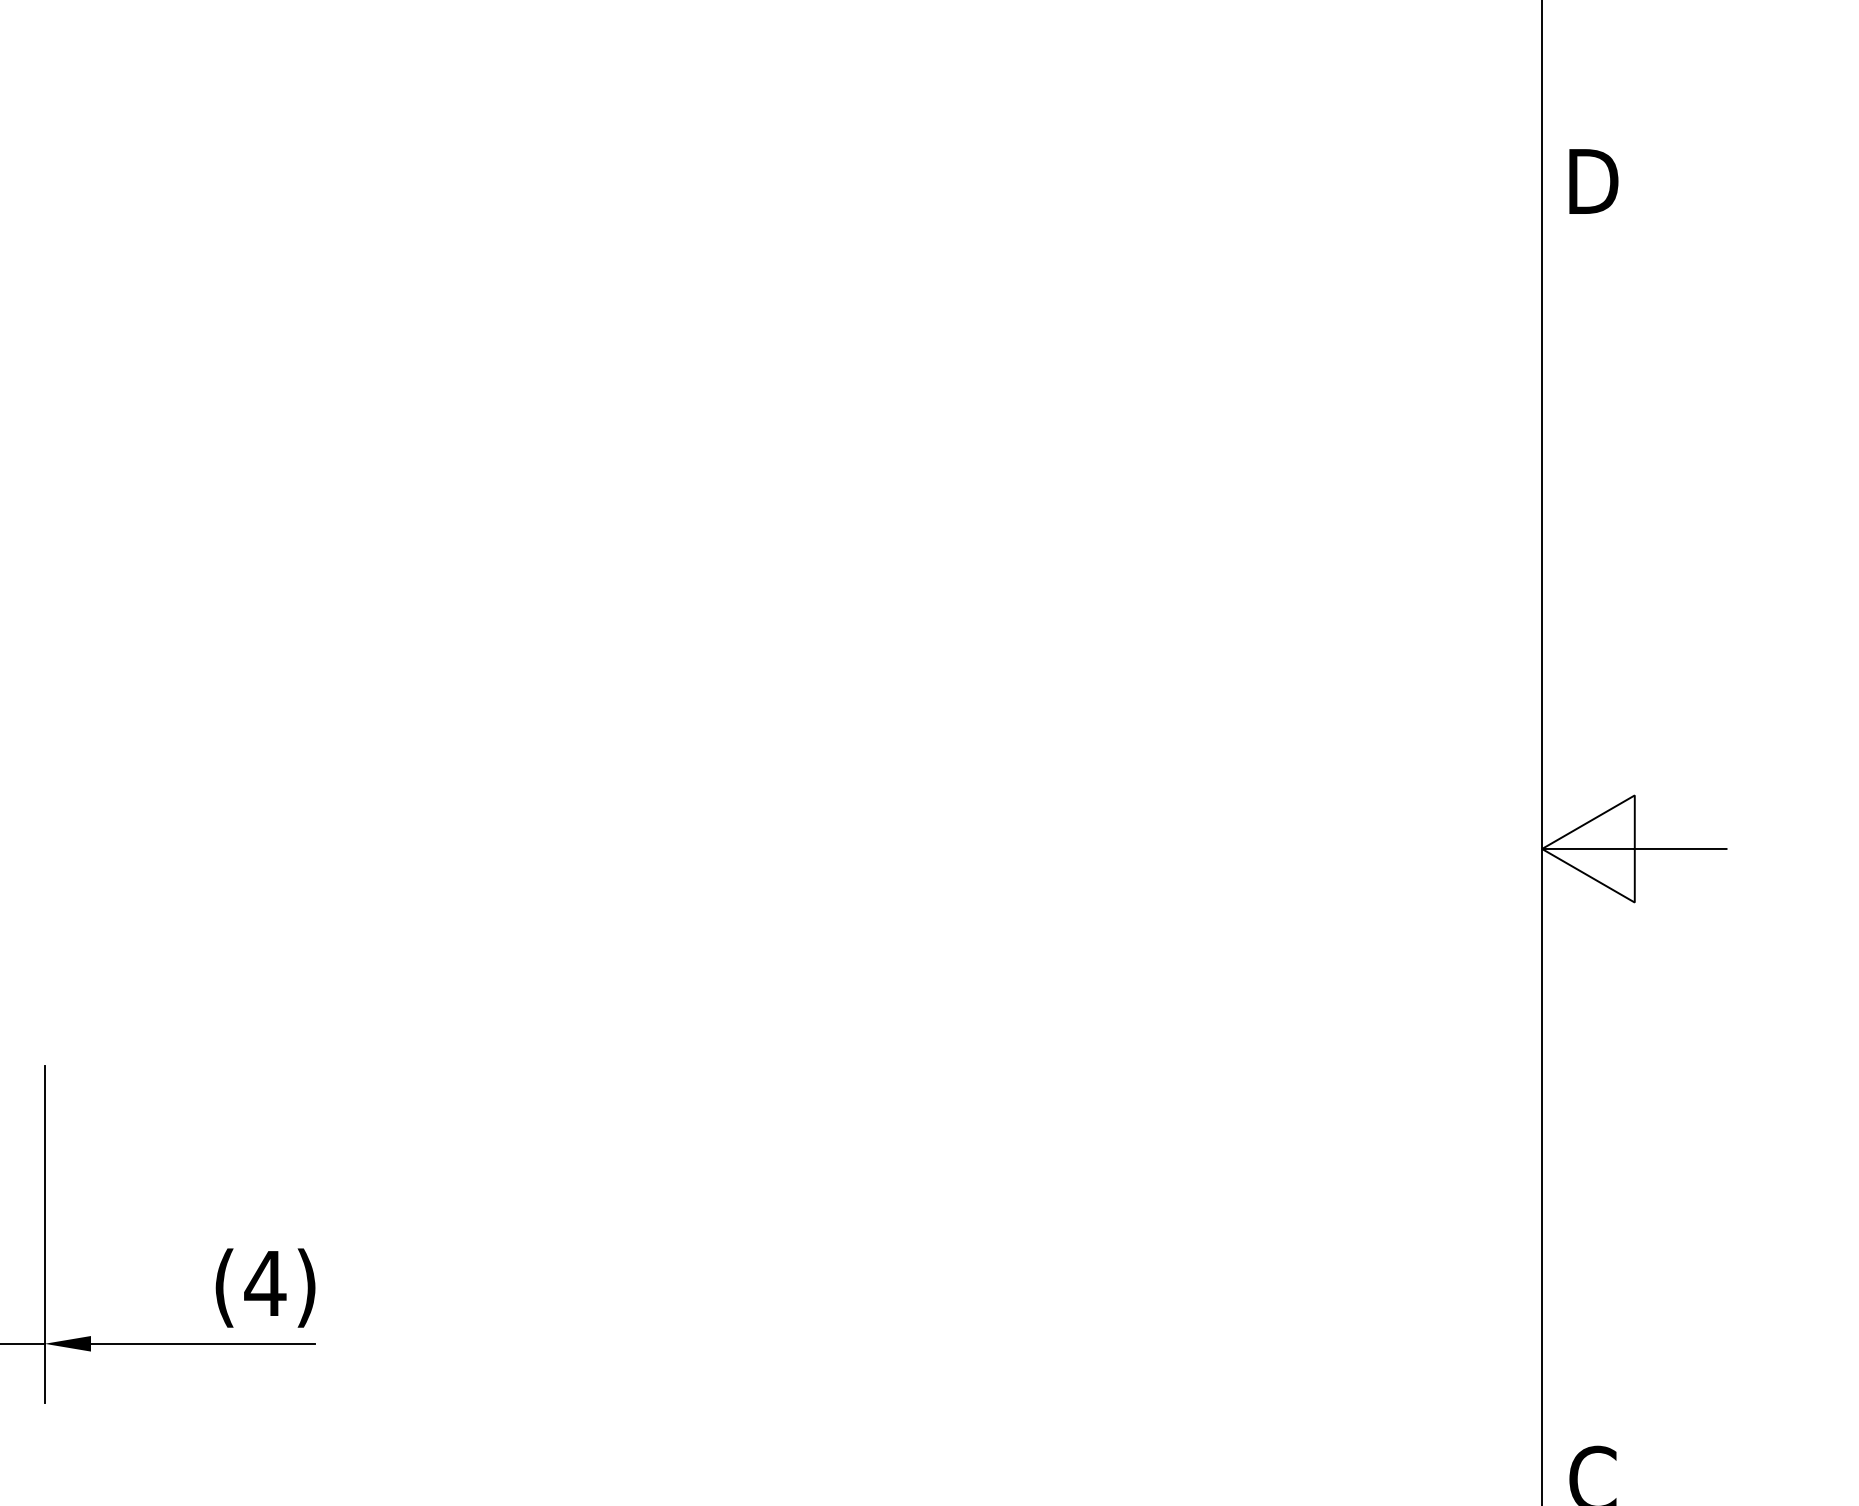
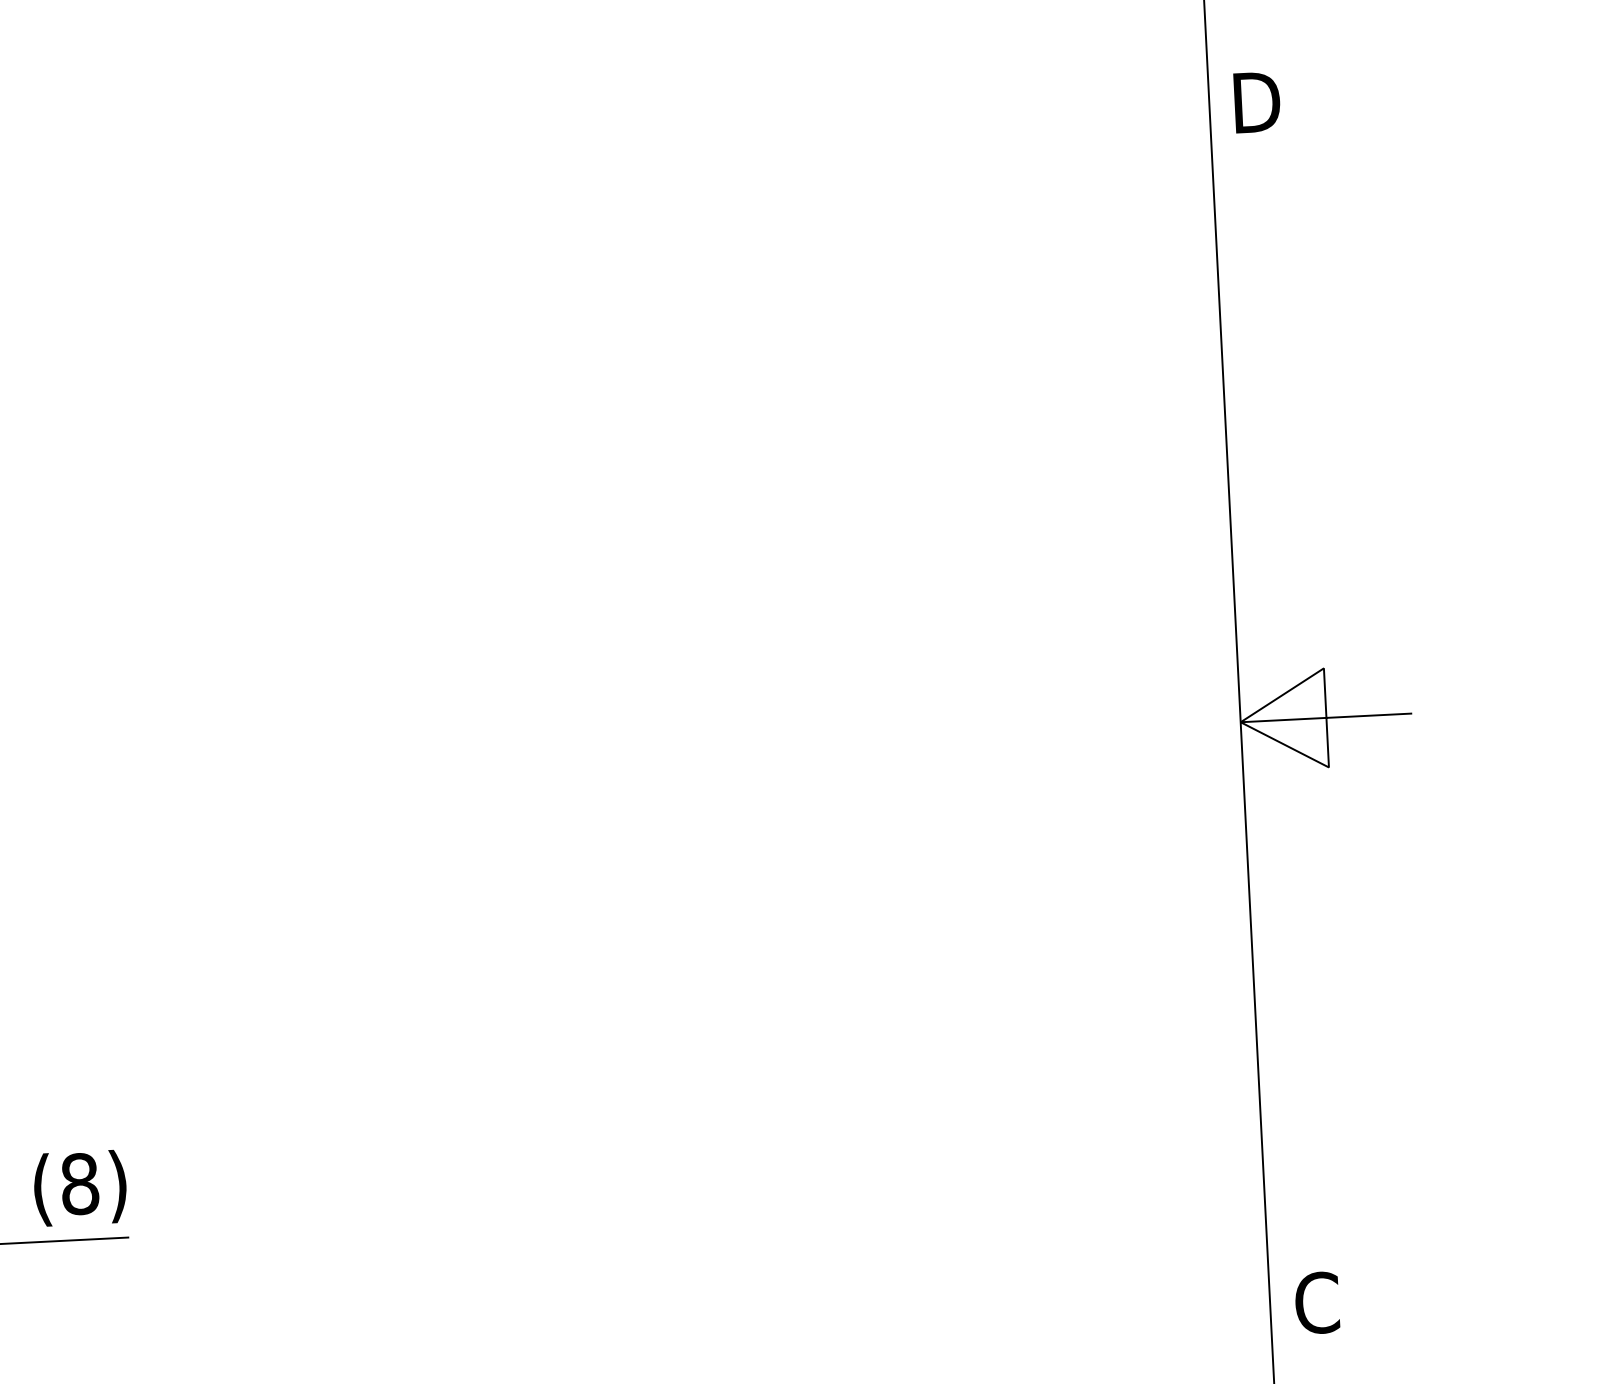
text: (265, 1283) -> (80, 1184), (4) -> (8)

